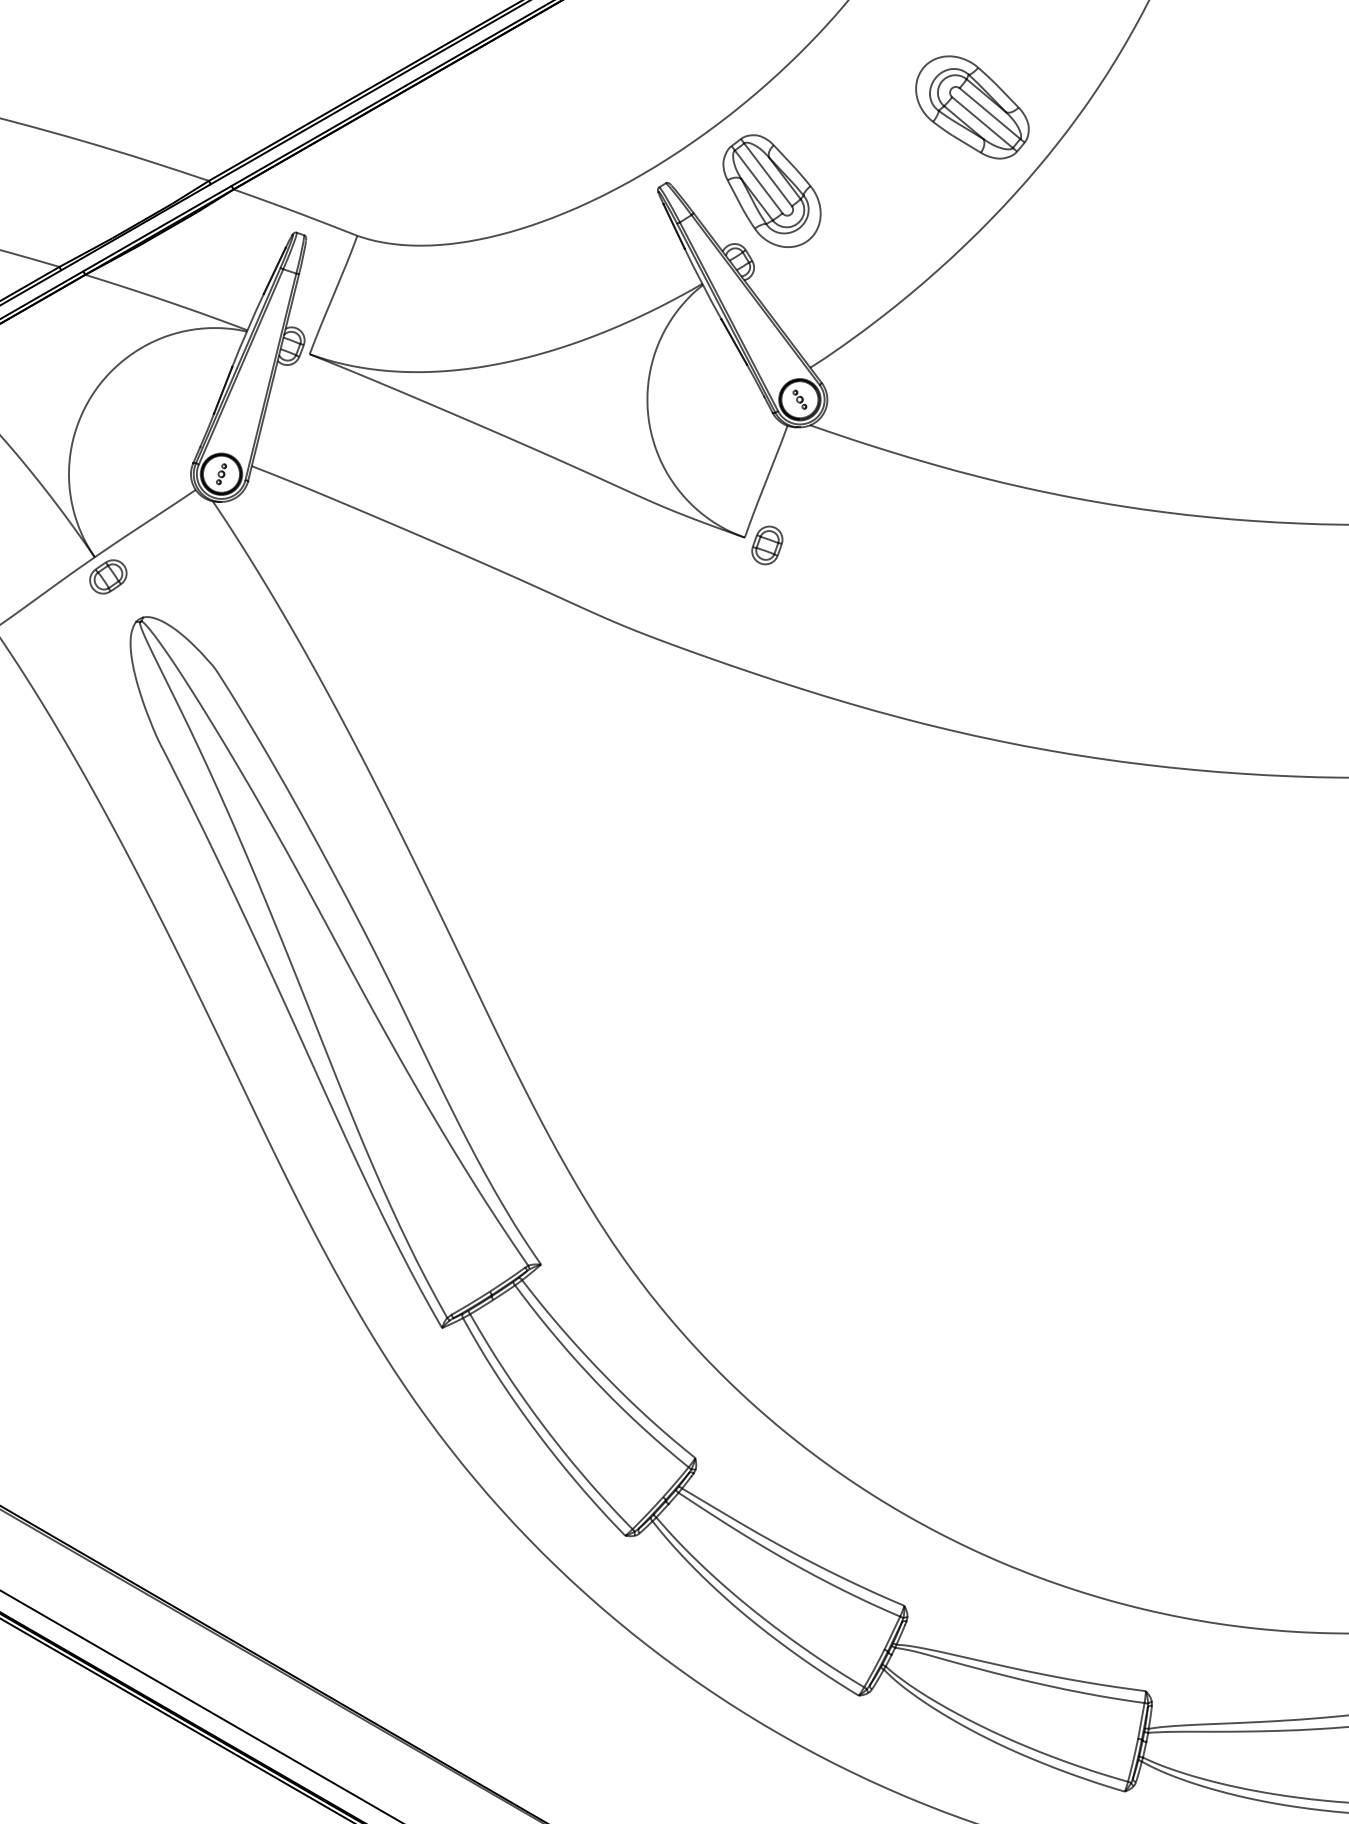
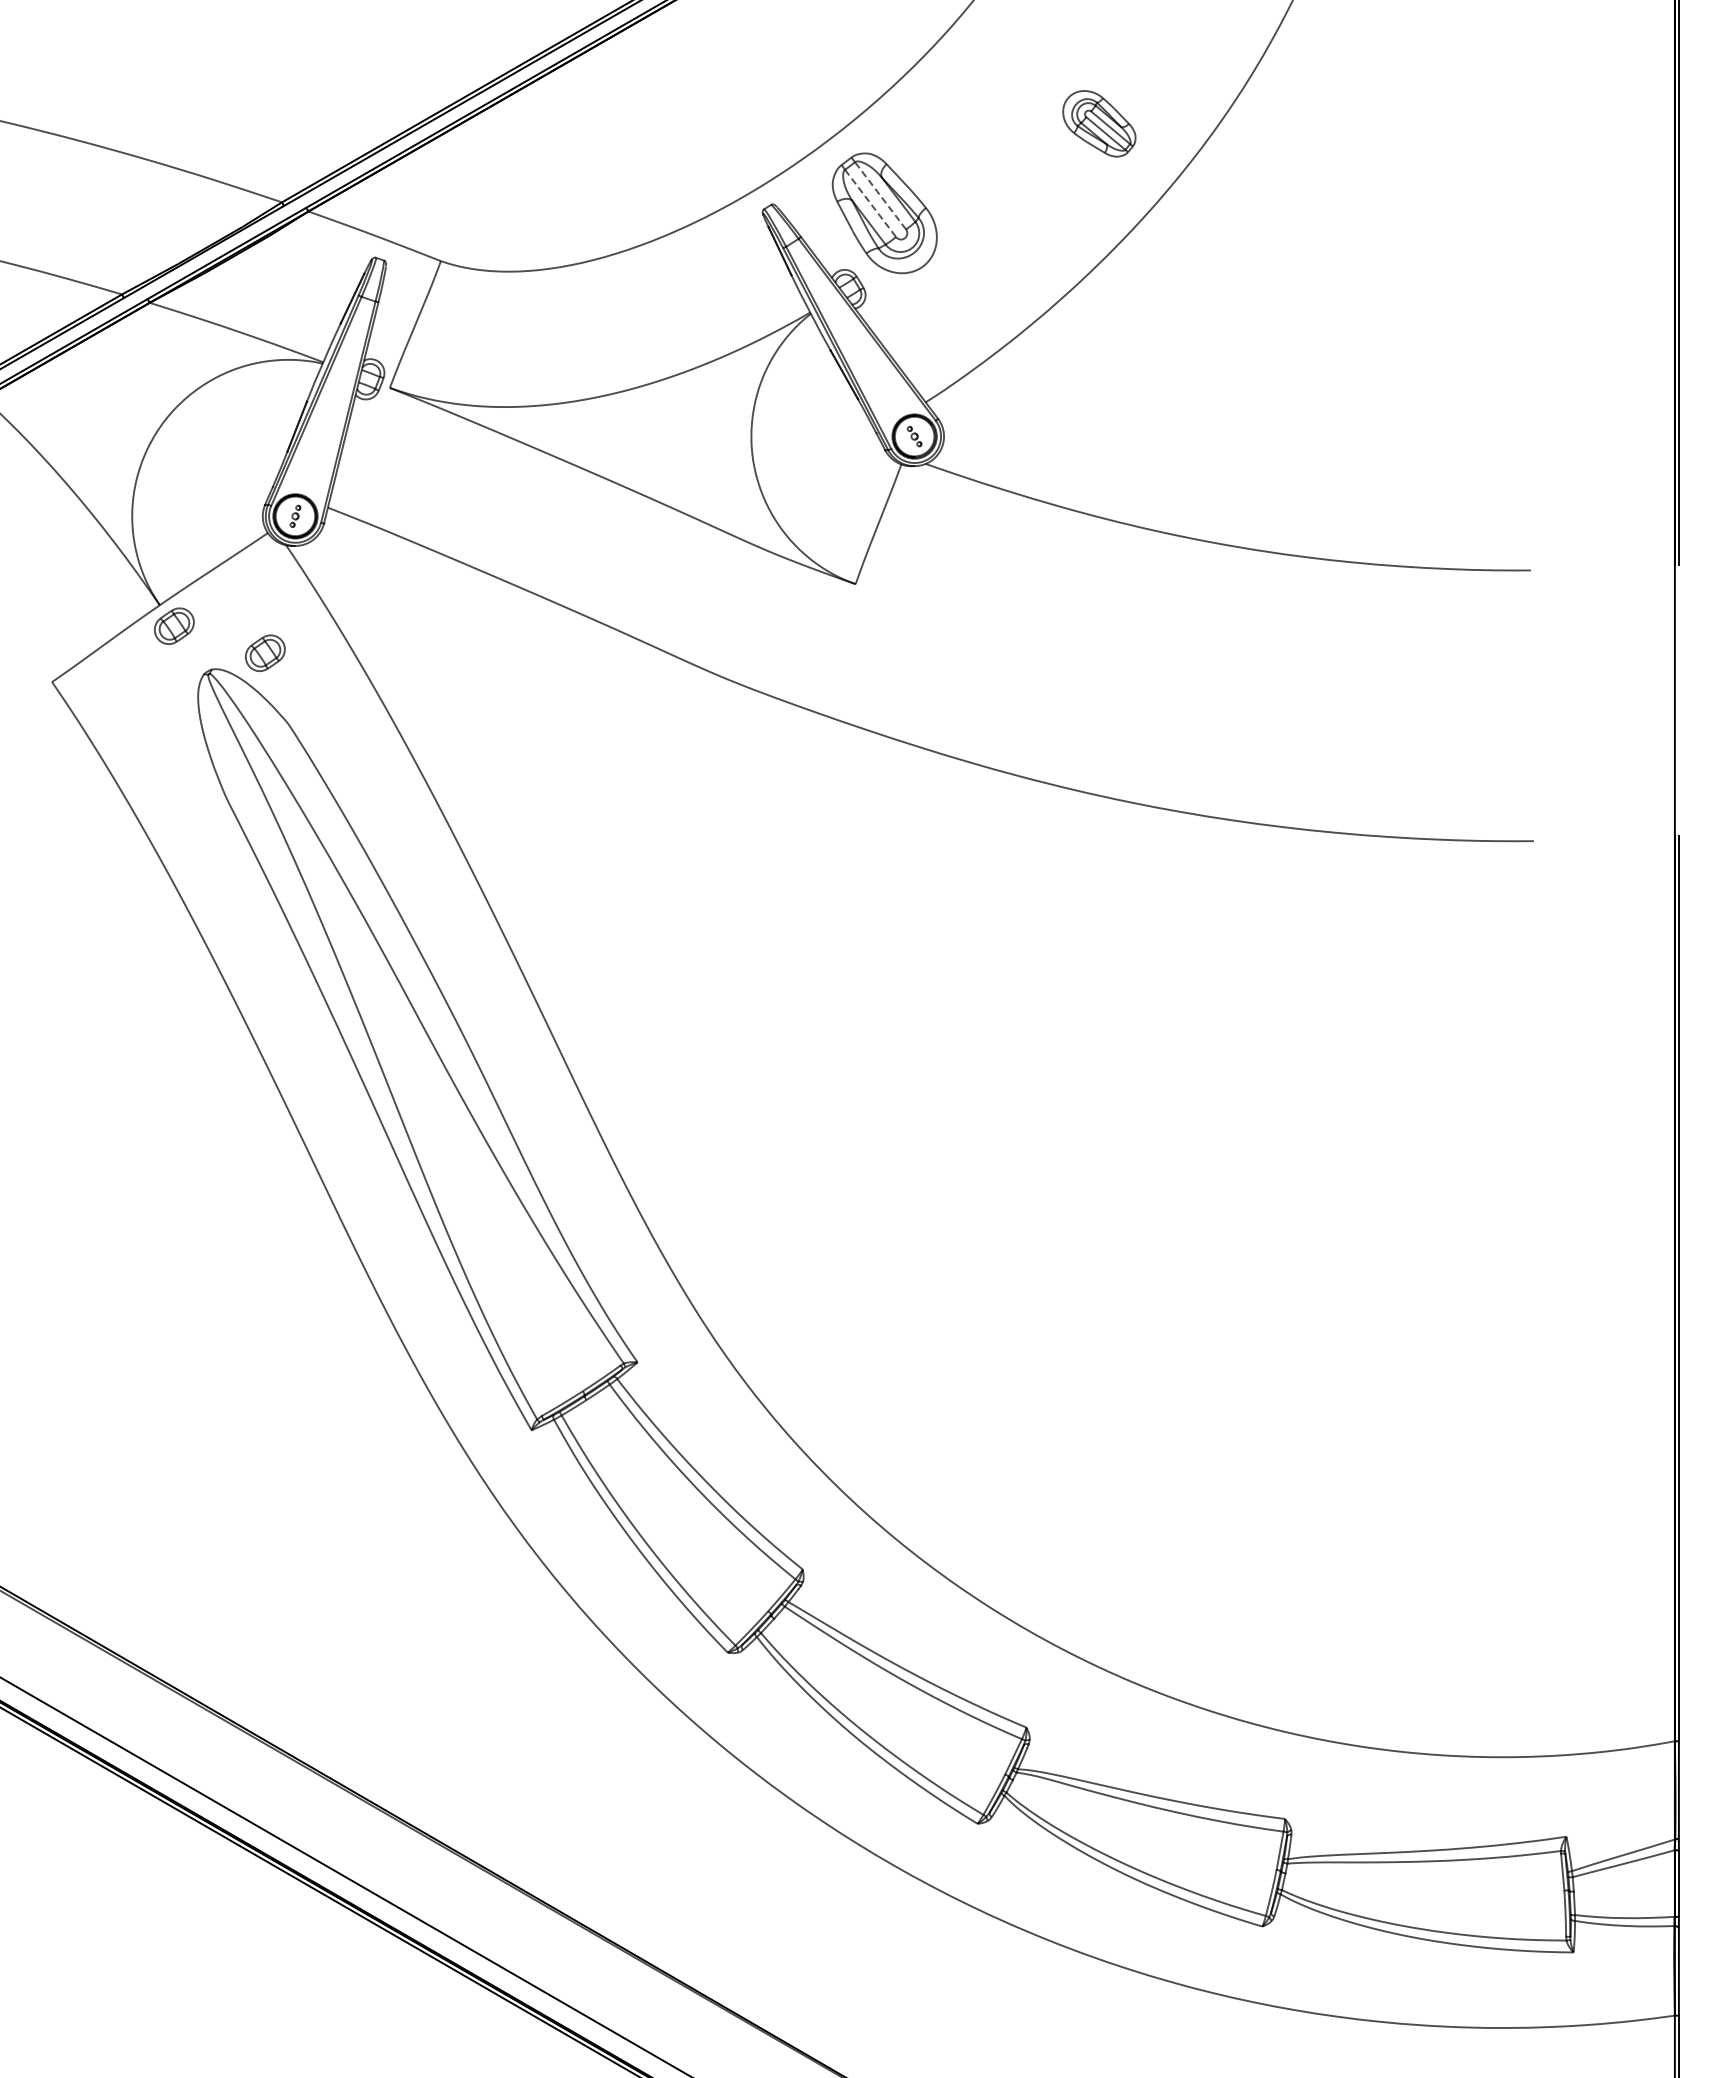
part: (972, 107) -> (1099, 123), size x0.6
line: (768, 174) -> (880, 195), solid -> dashed
line: (758, 181) -> (870, 203), solid -> dashed
part: (767, 545) -> (879, 592), removed
part: (193, 601) -> (265, 652), added

